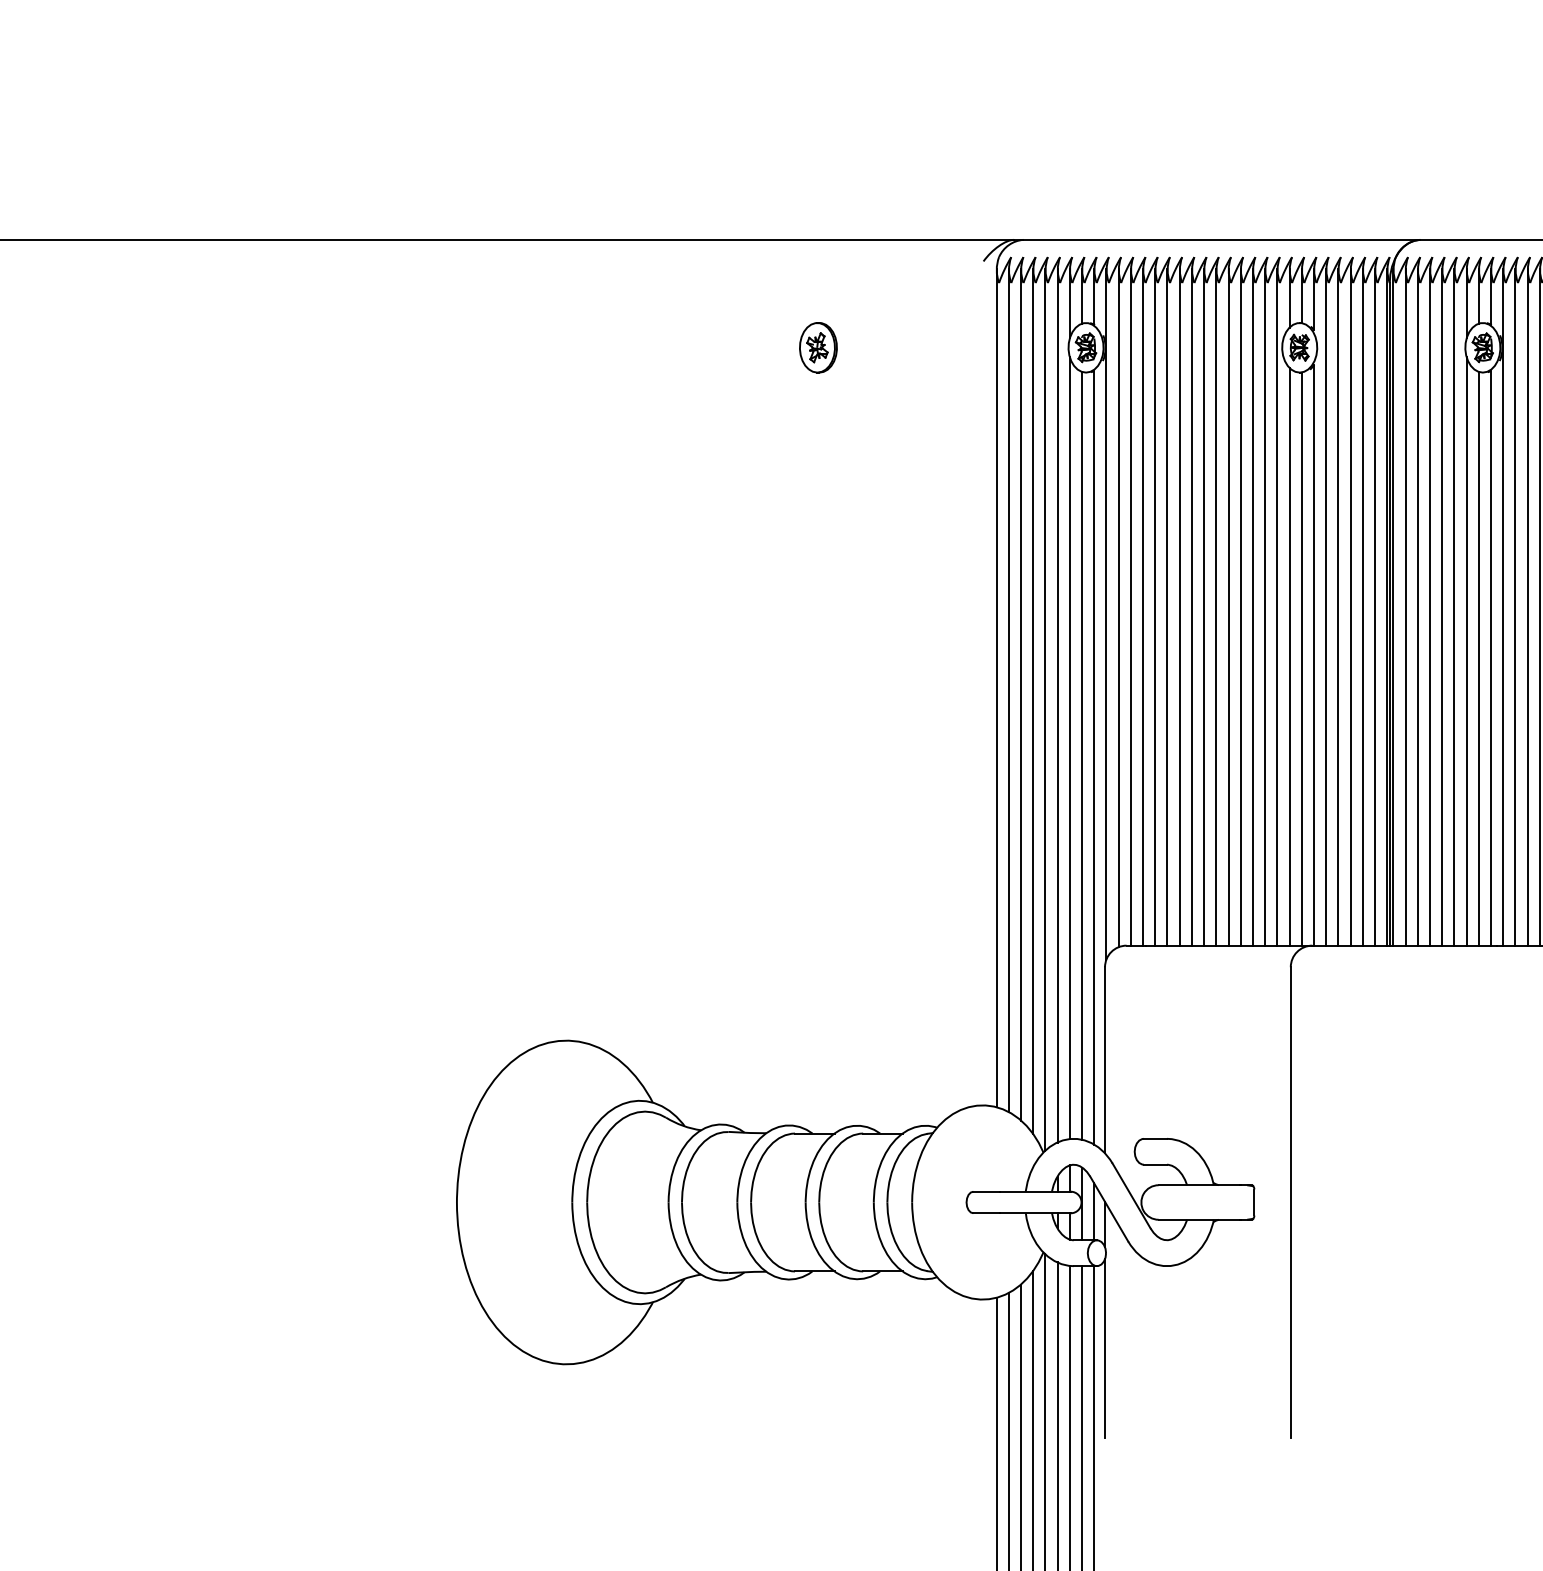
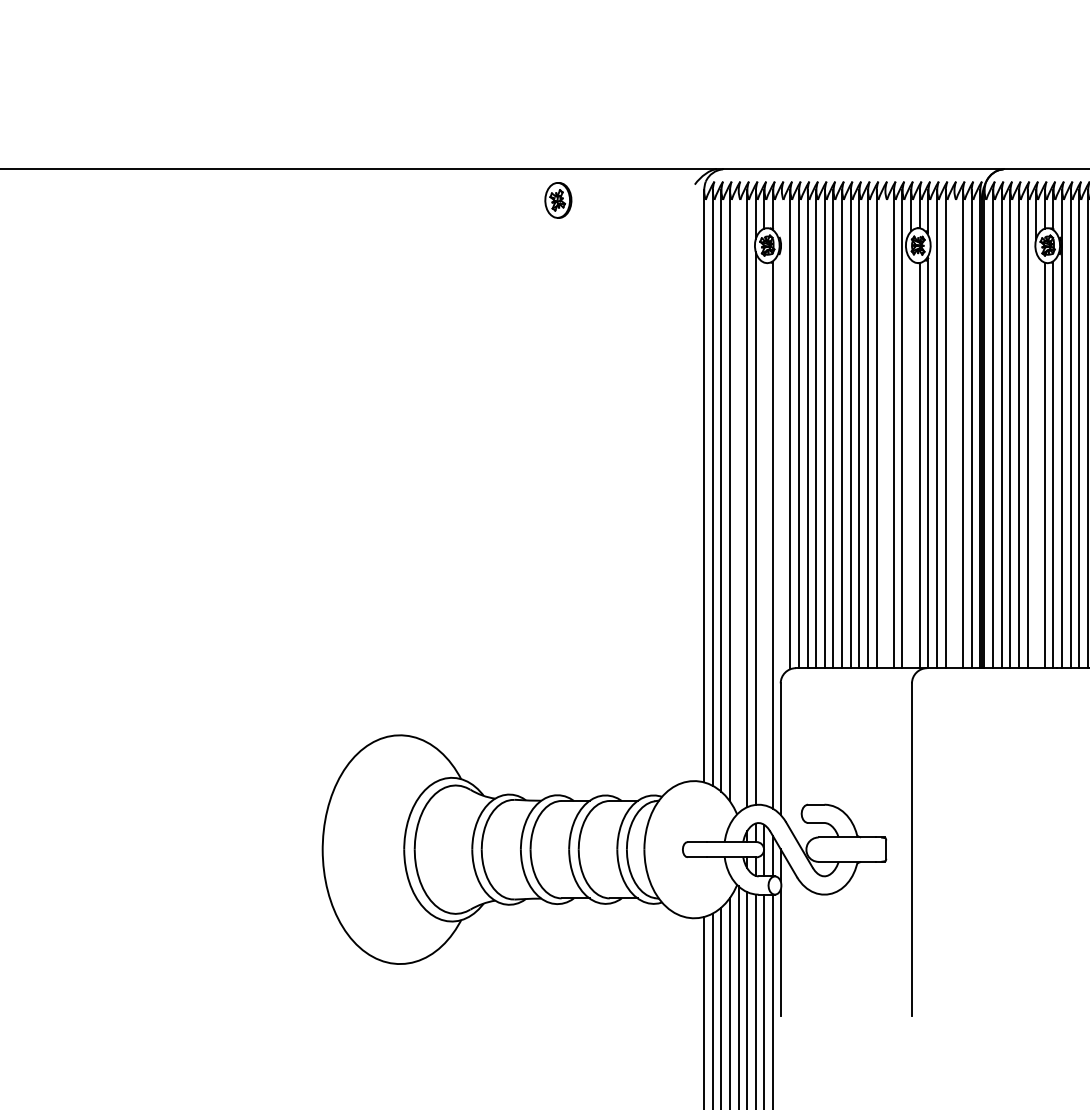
part: (818, 347) -> (558, 200), moved
line: (1252, 606) -> (884, 428), removed
line: (1350, 606) -> (954, 428), removed
line: (1106, 613) -> (781, 433), removed
line: (1466, 651) -> (1036, 460), removed
line: (1289, 656) -> (911, 463), removed
line: (1045, 709) -> (738, 501), removed
line: (1082, 755) -> (764, 533), removed

